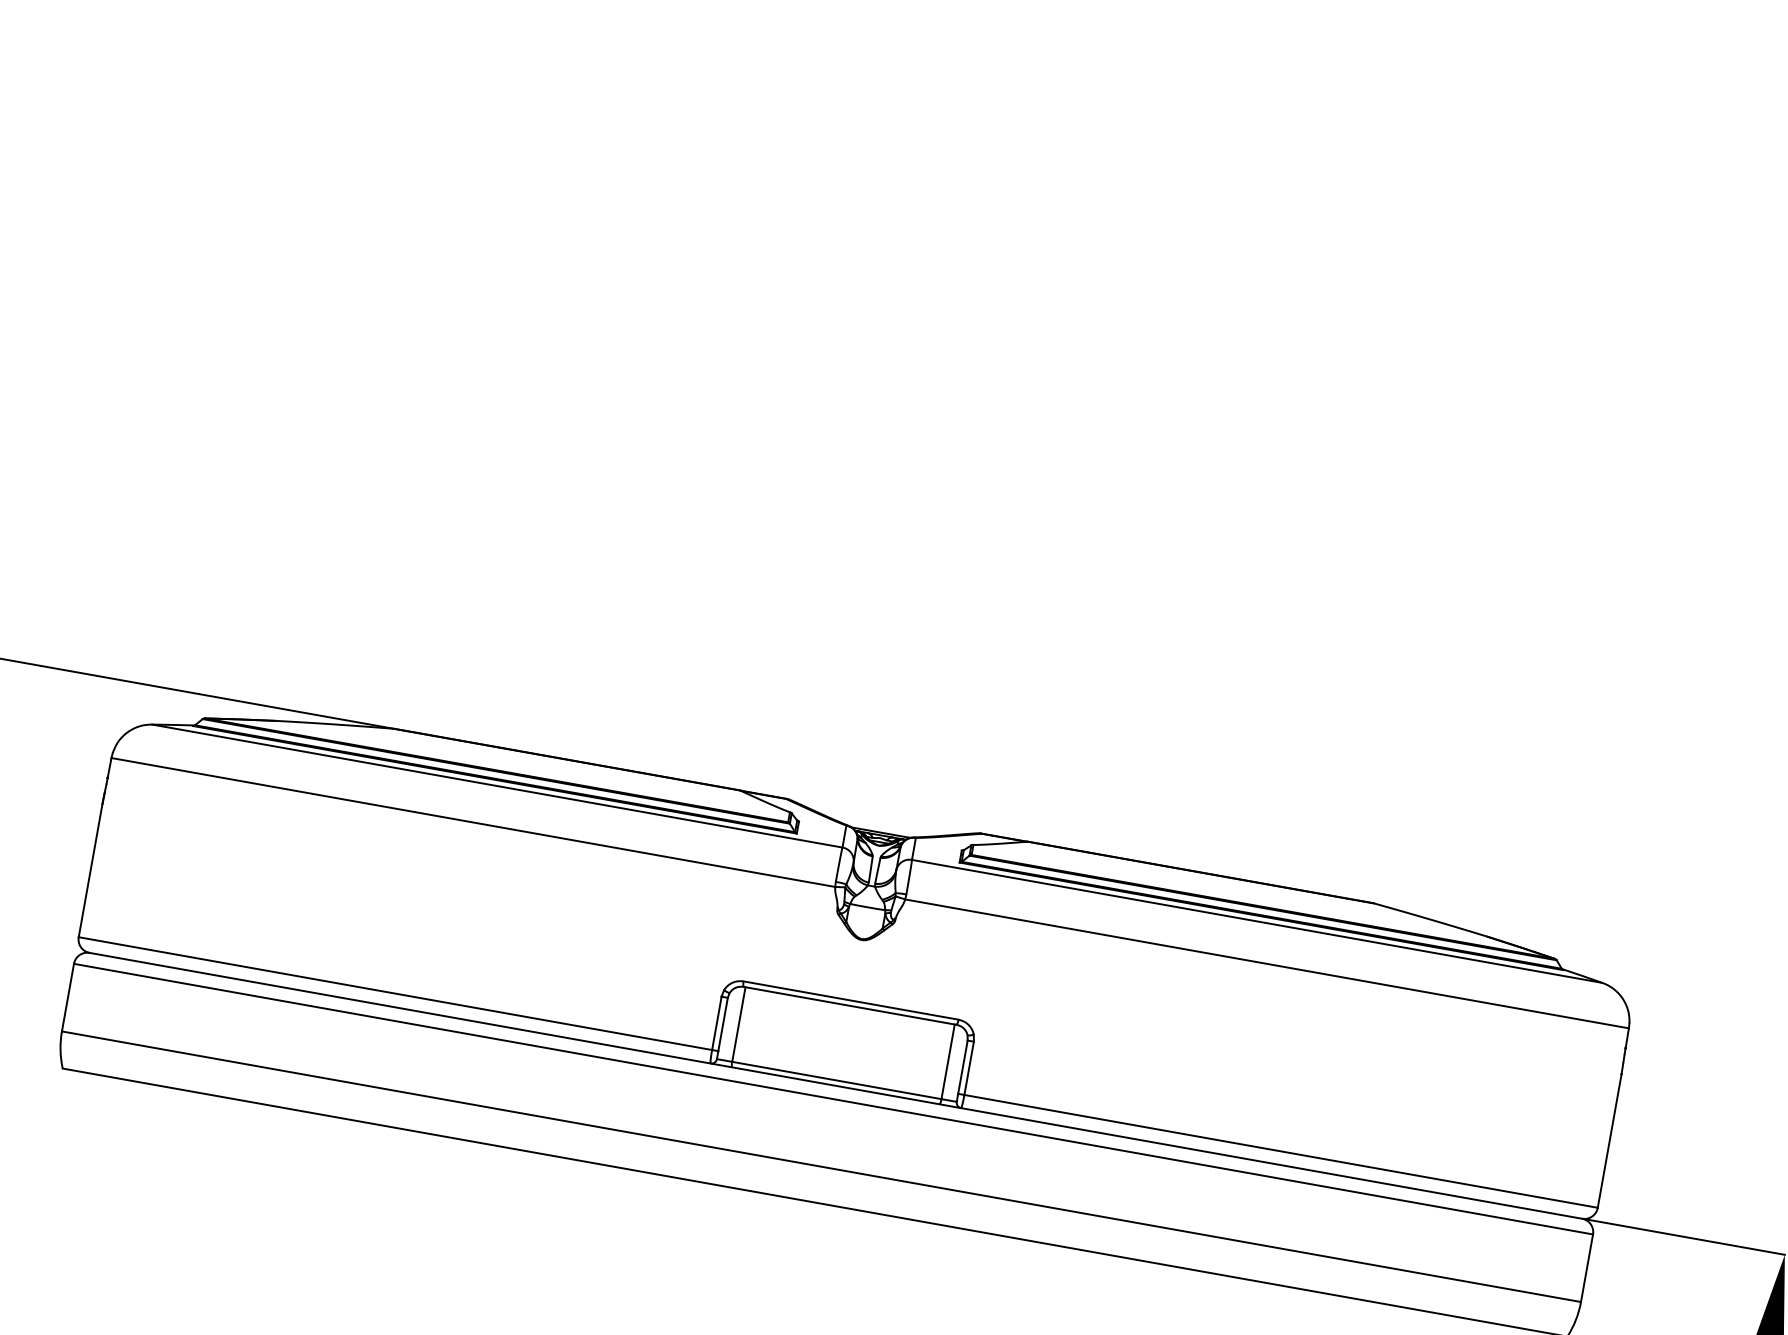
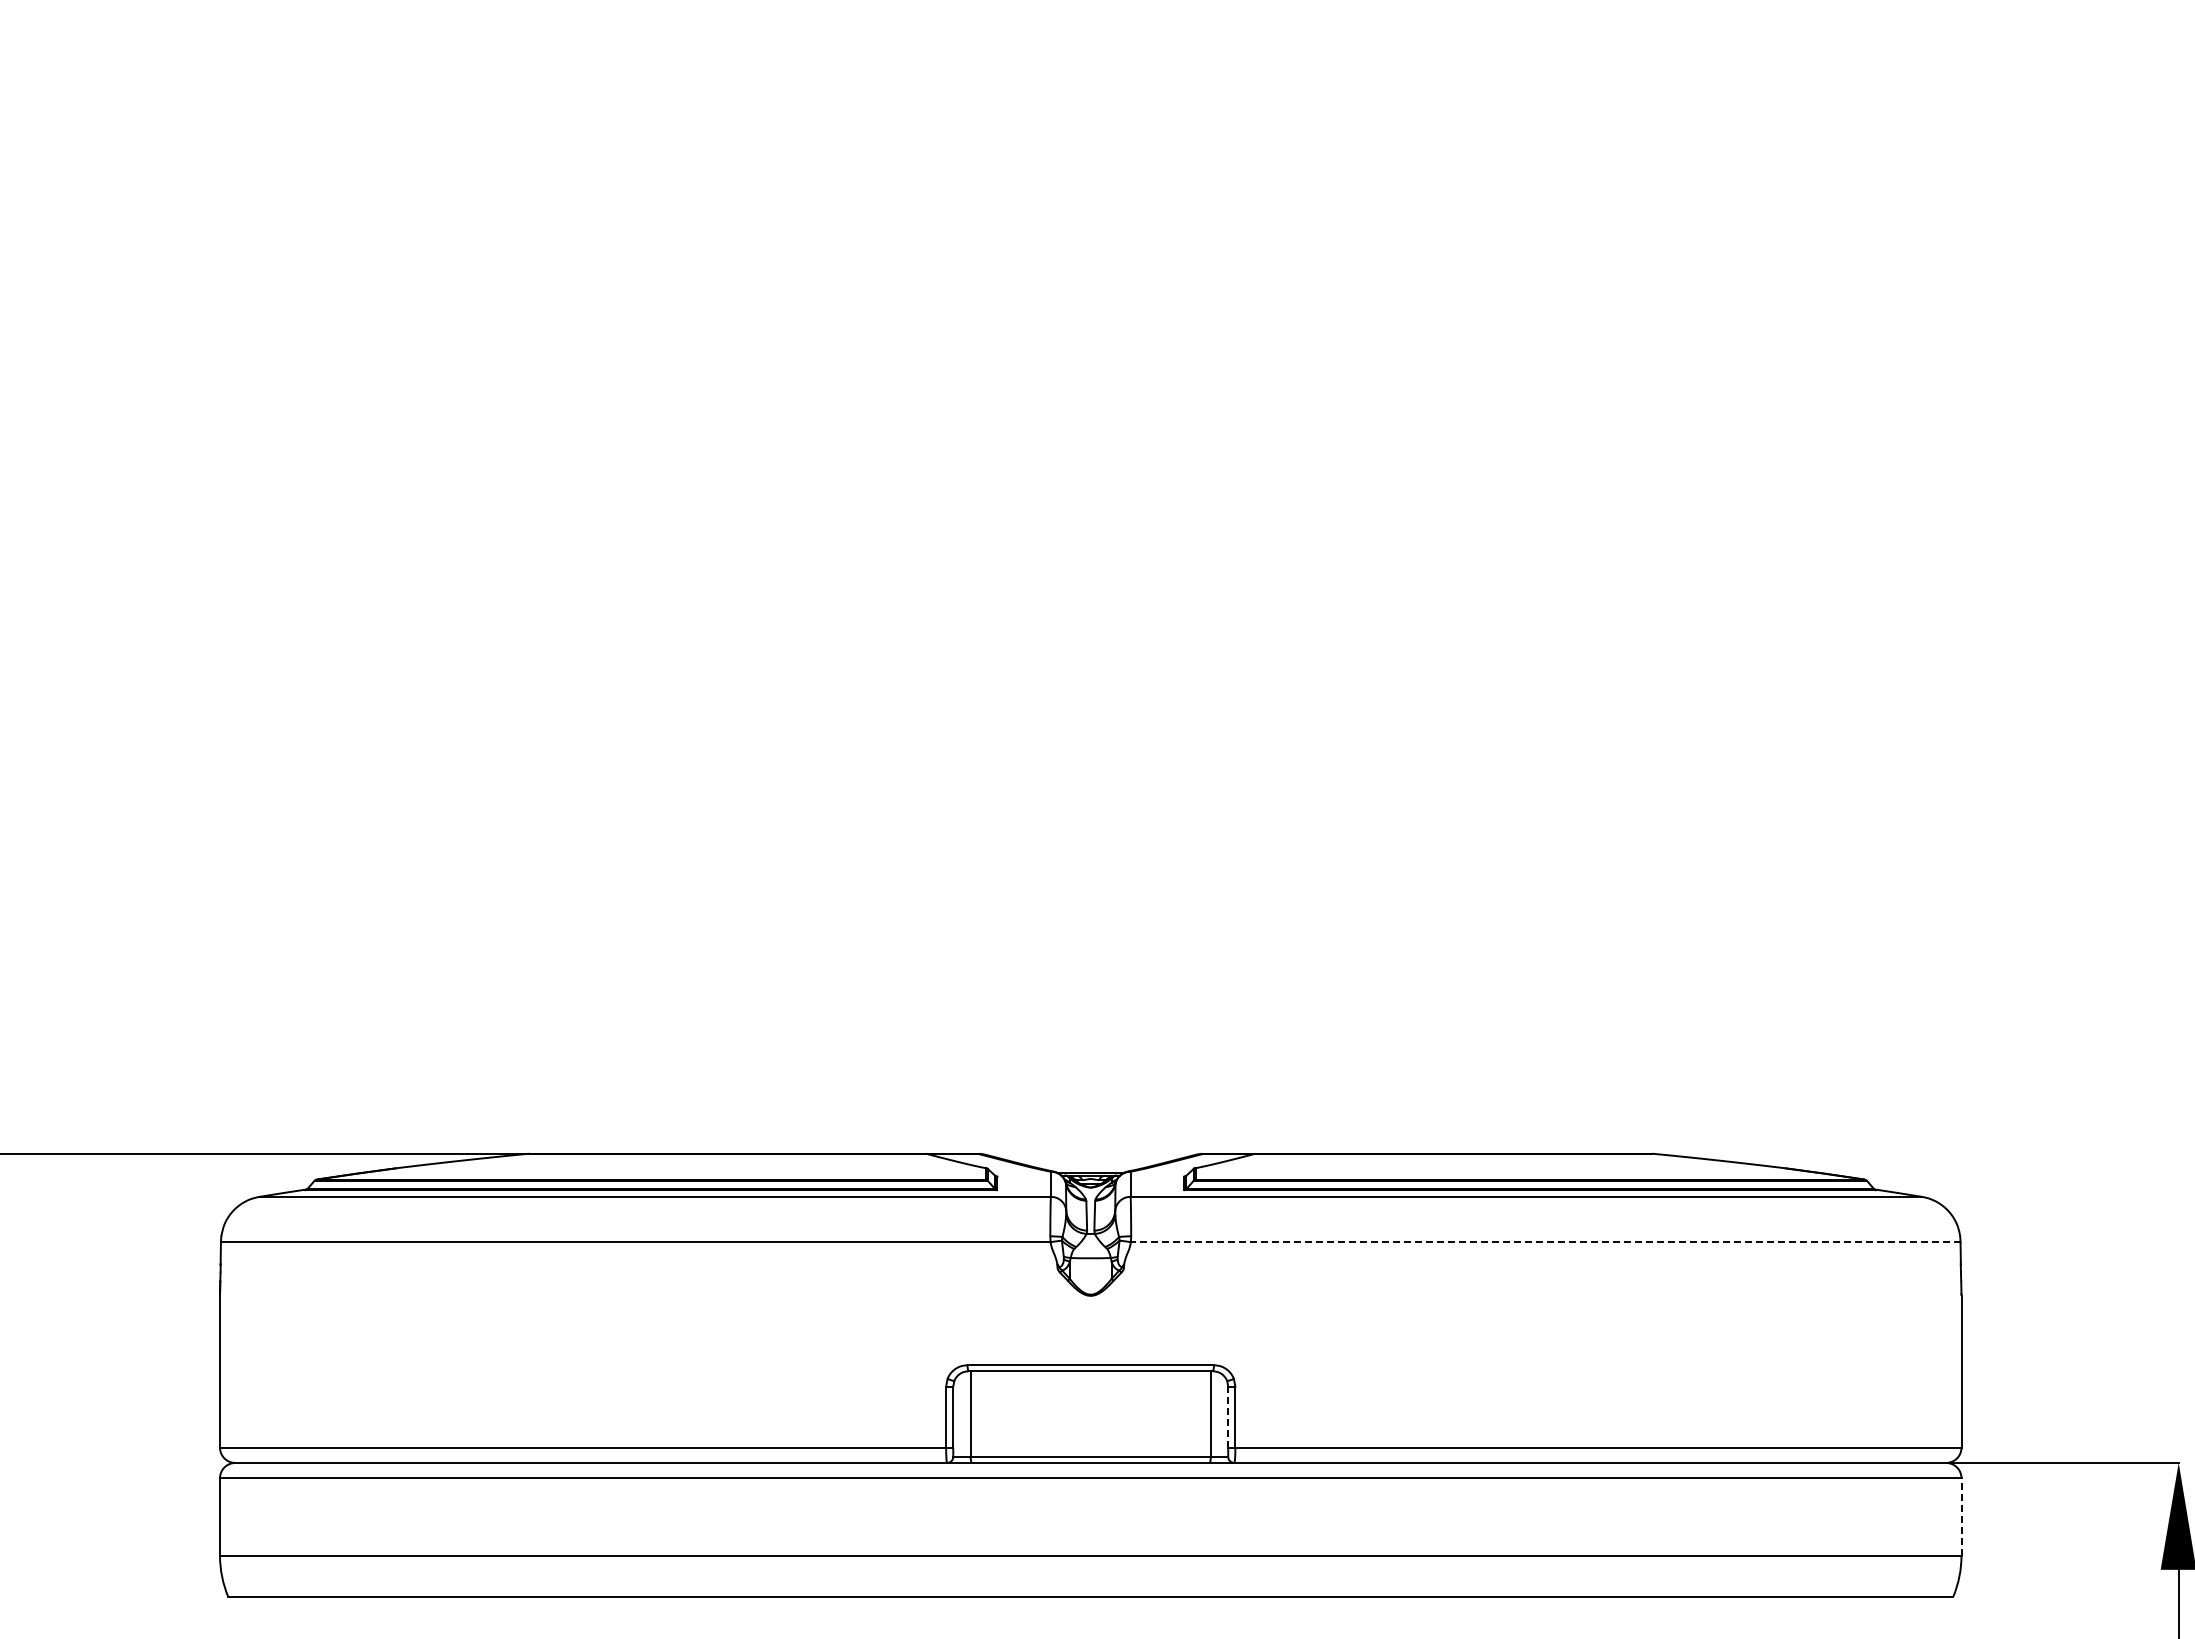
line: (1266, 964) -> (1545, 1242), solid -> dashed
line: (963, 1067) -> (1228, 1417), solid -> dashed
line: (1587, 1267) -> (1961, 1516), solid -> dashed

